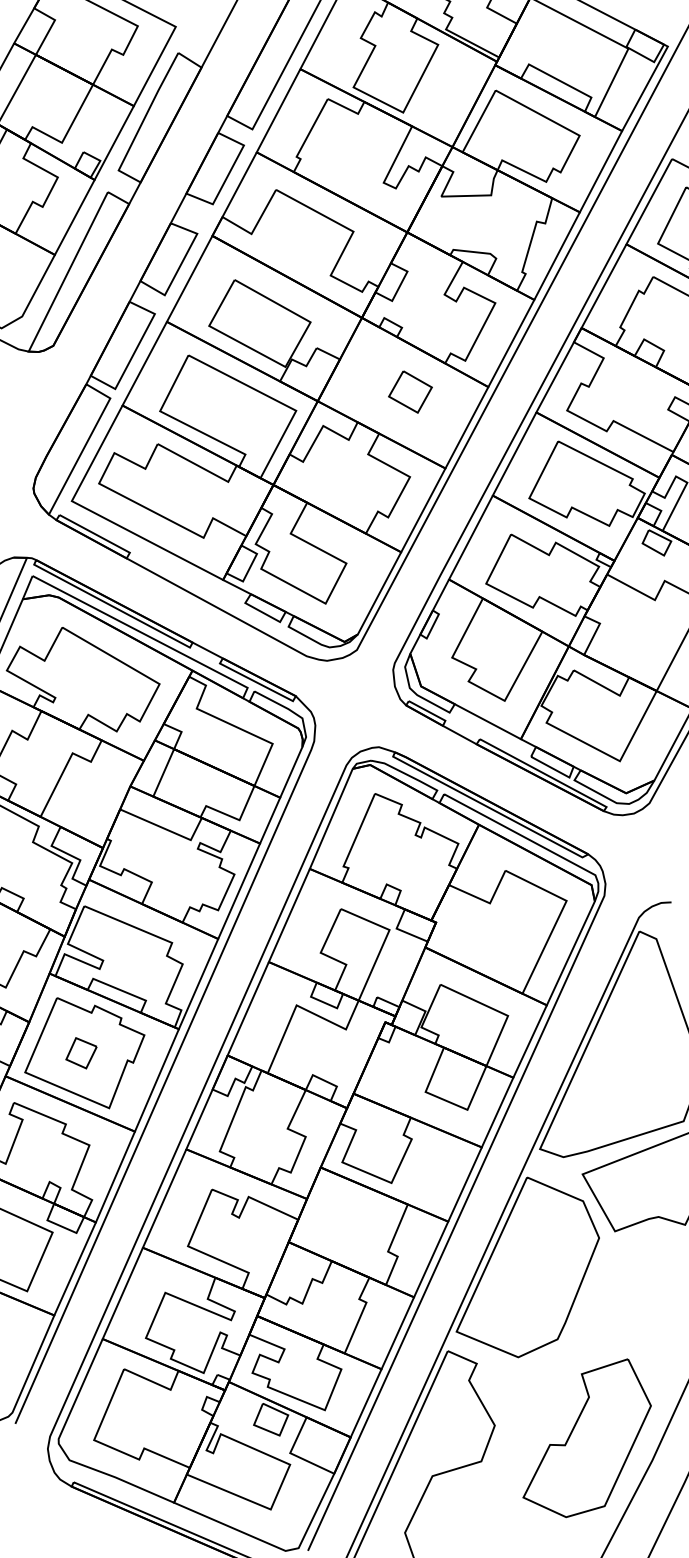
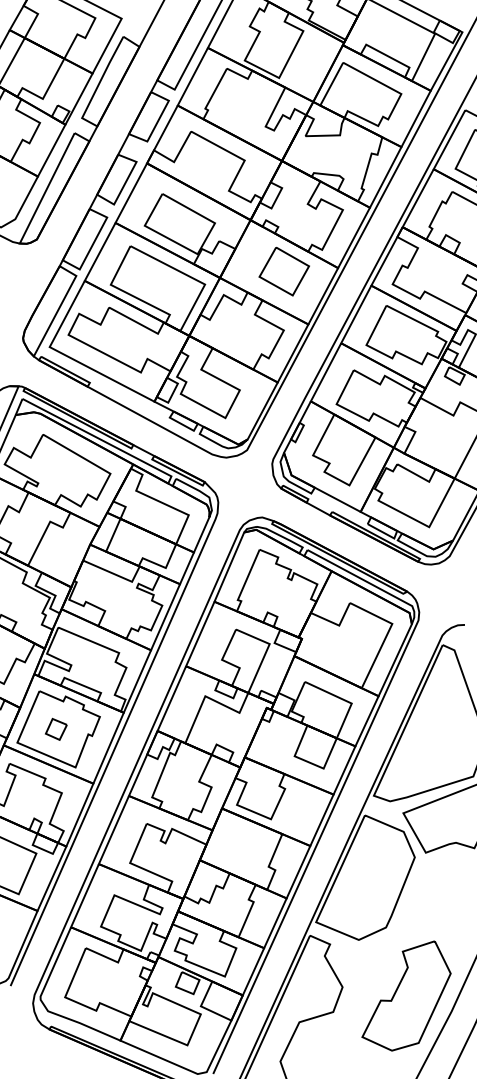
part: (409, 391) -> (283, 271), size x1.67

